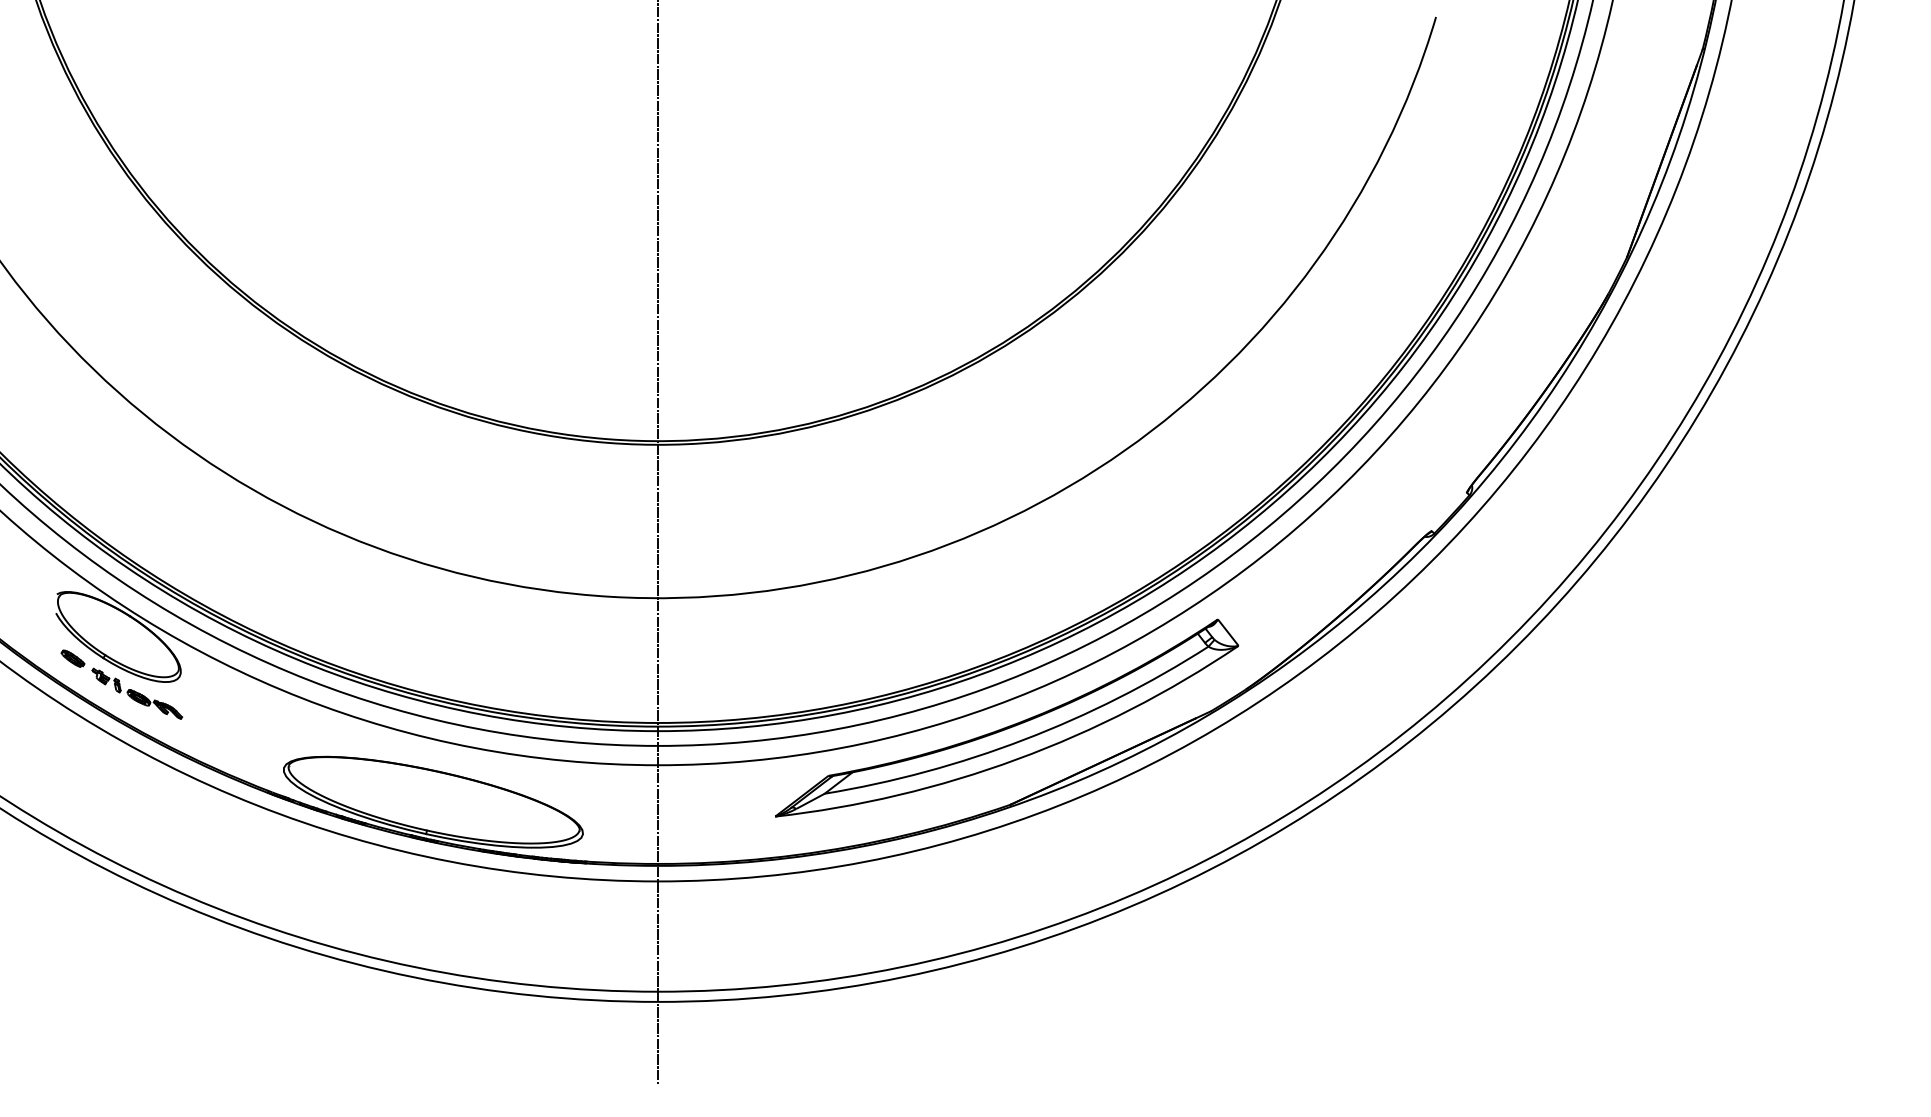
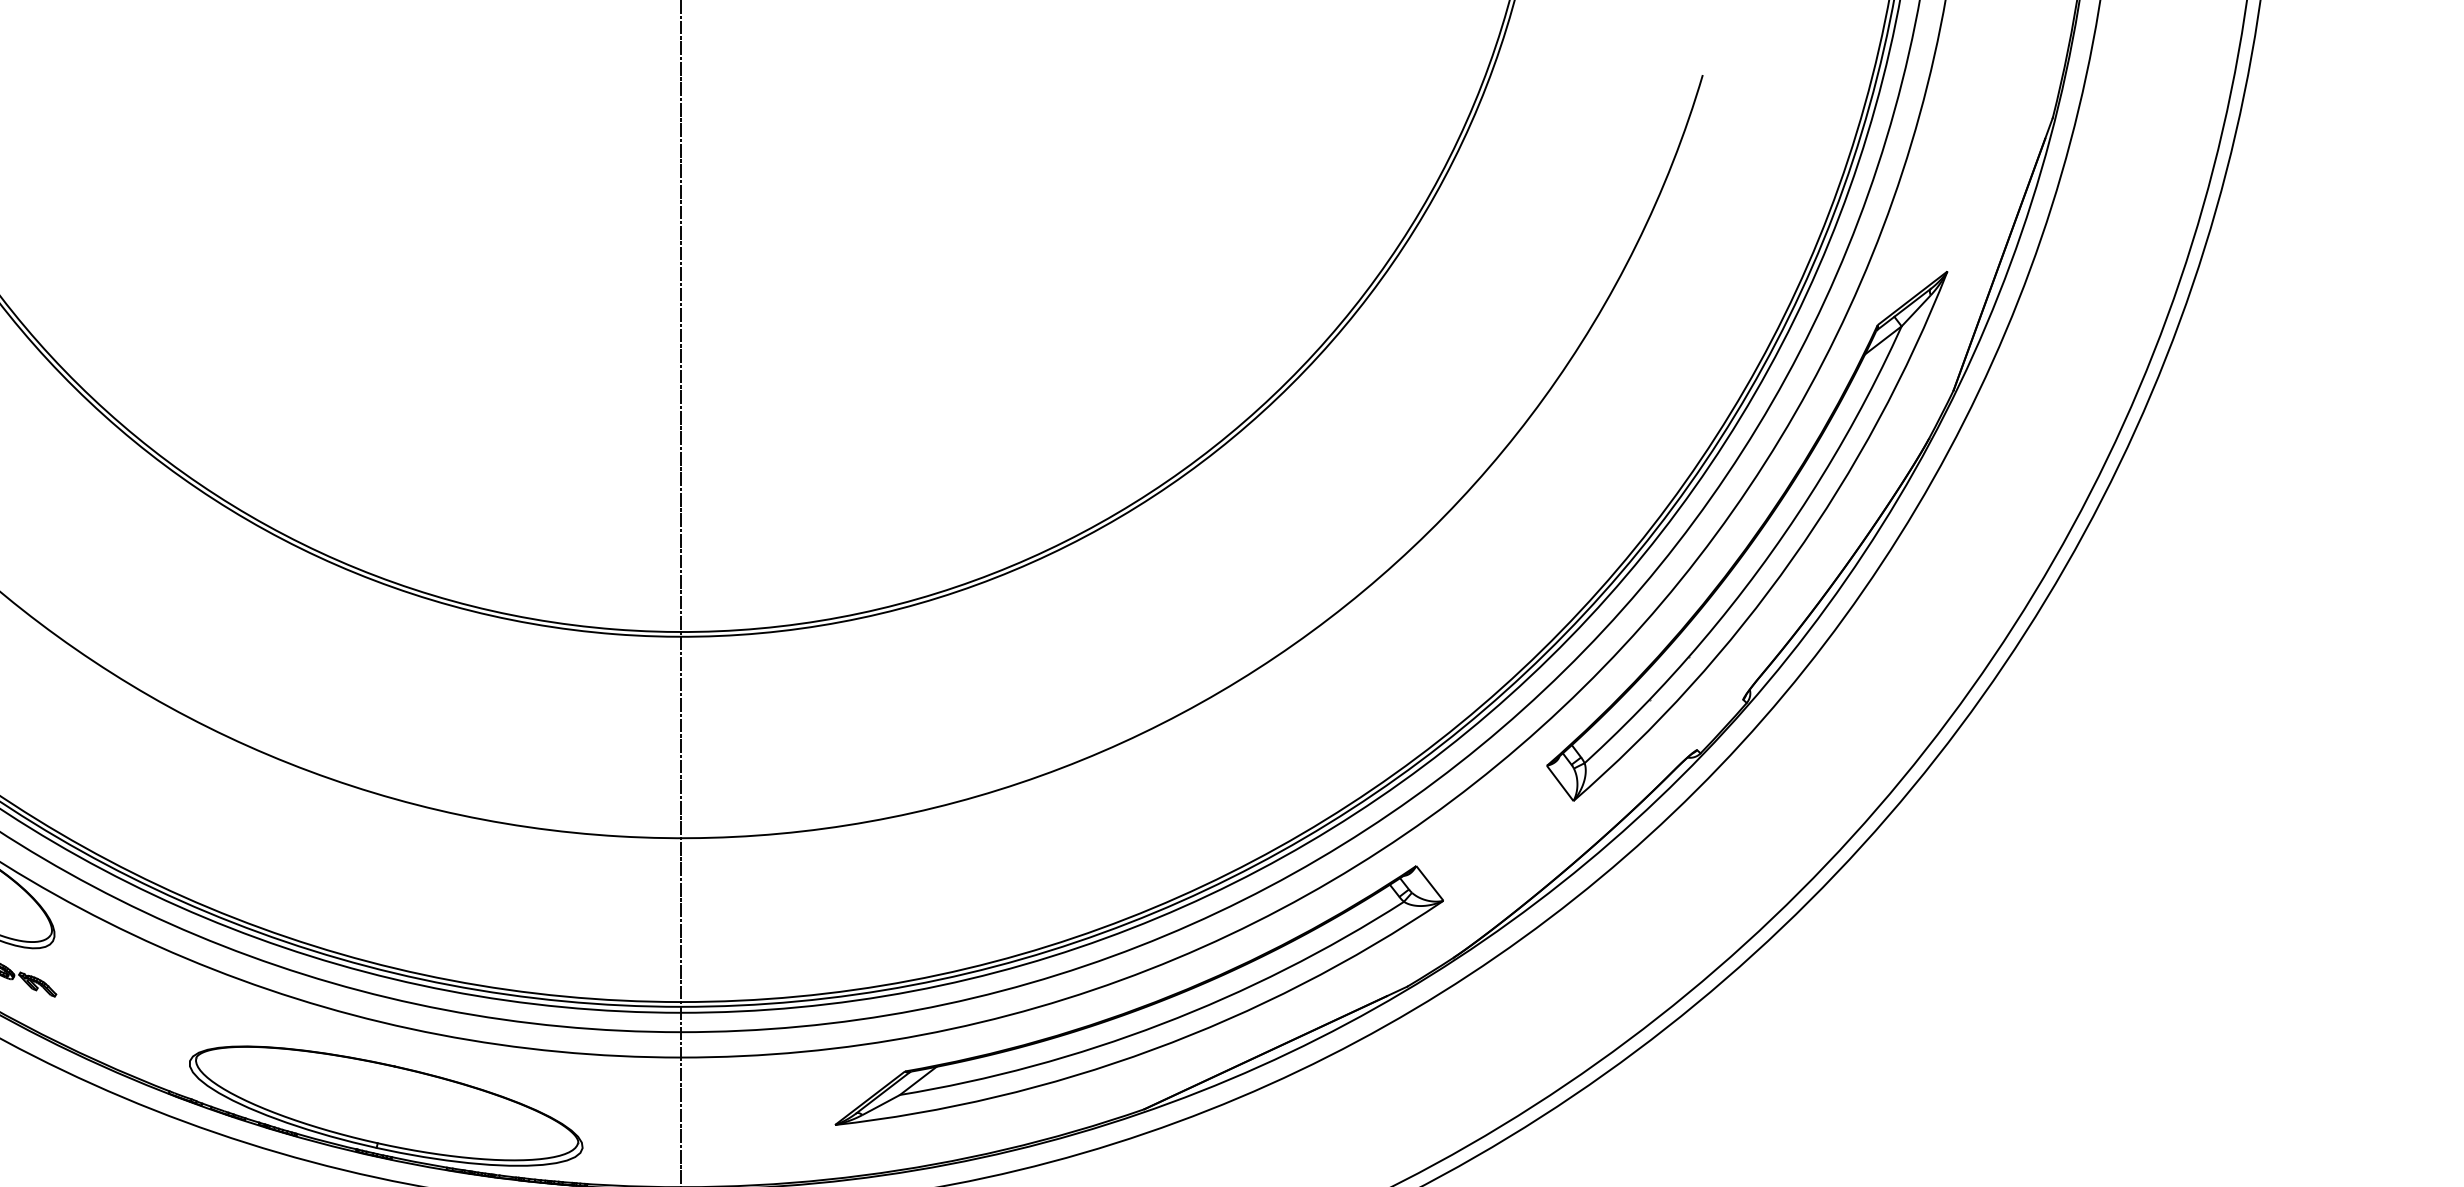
part: (1469, 368) -> (1746, 536), added

